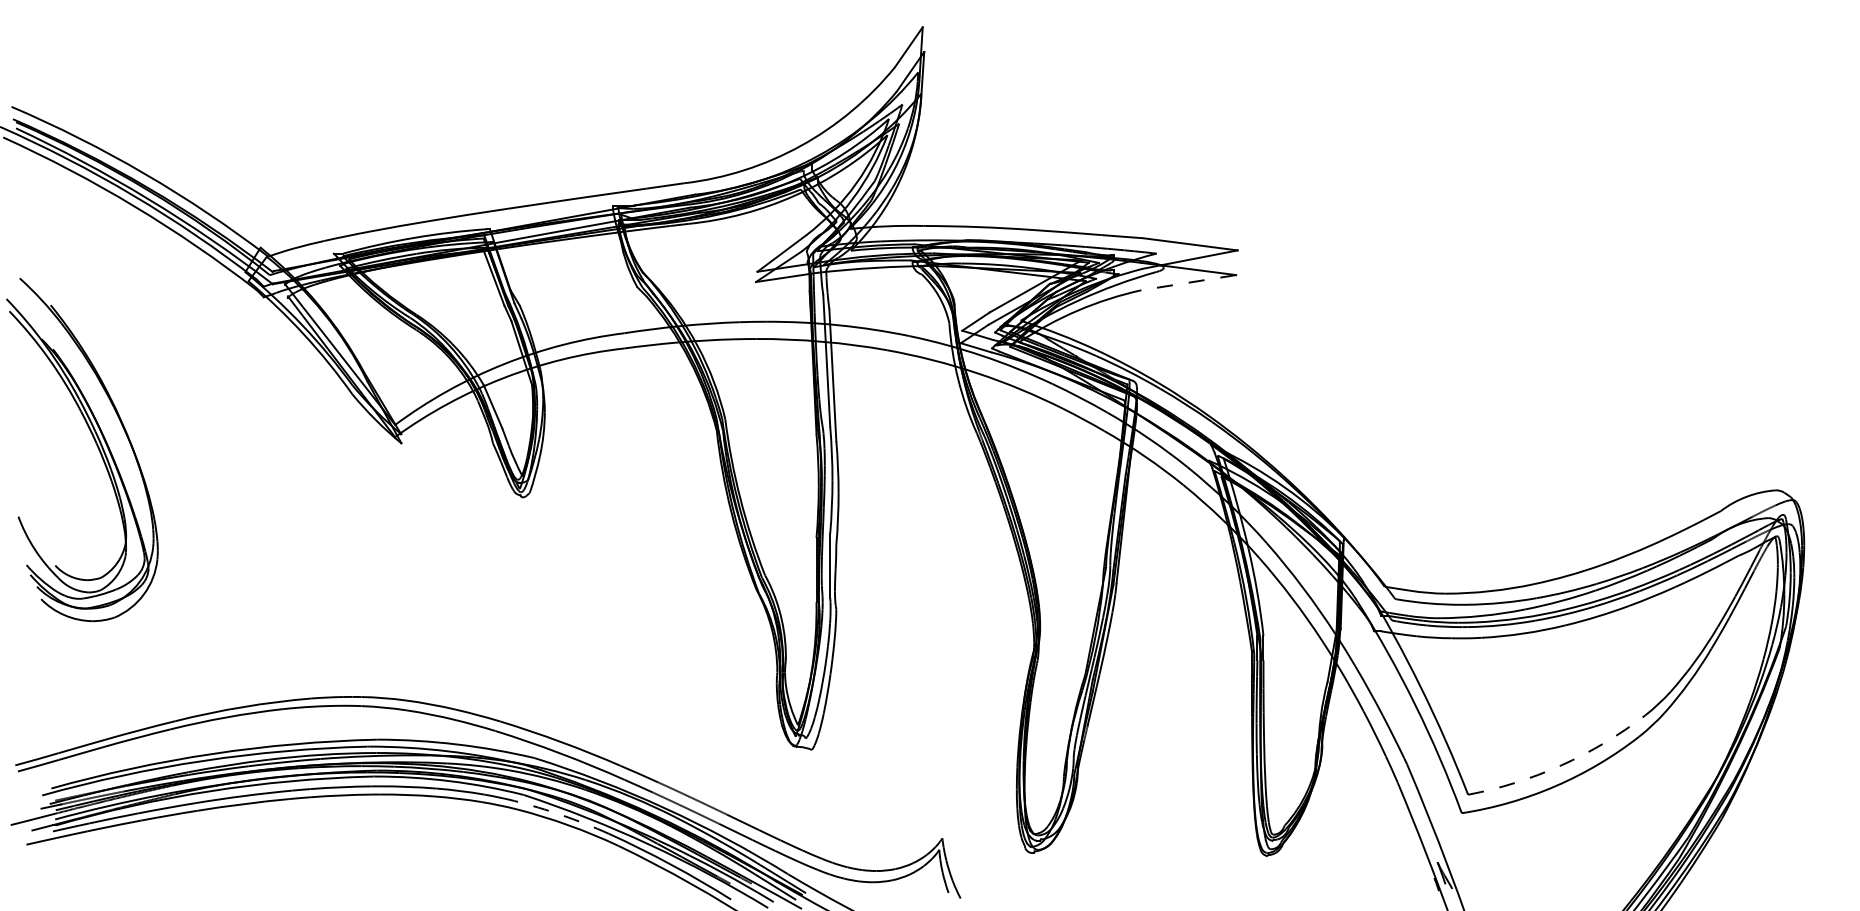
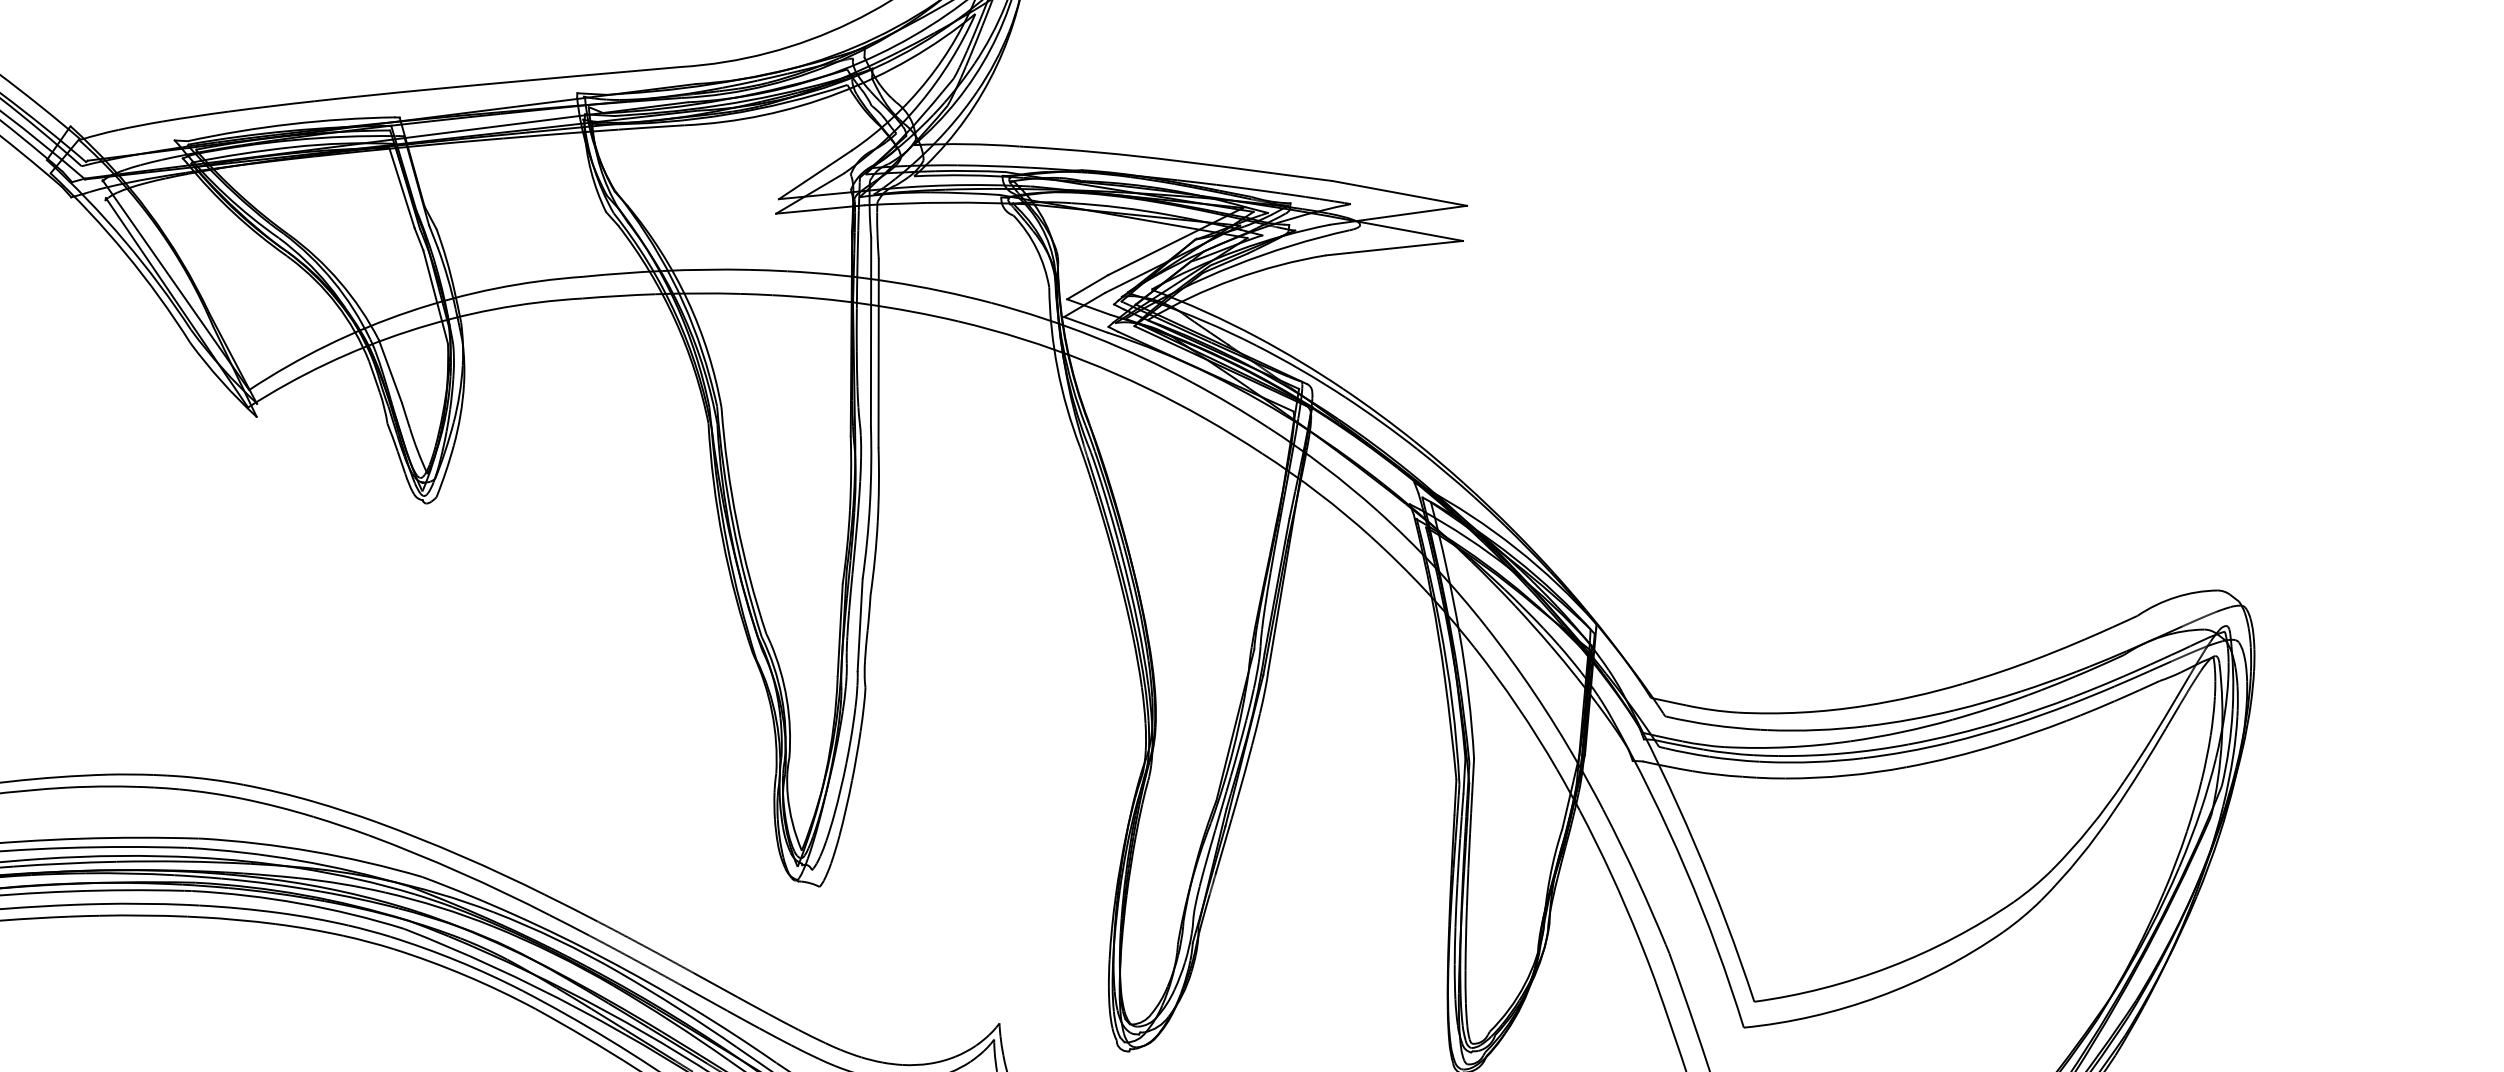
line: (1188, 282) -> (1394, 247), dashed -> solid
arc: (1561, 765) -> (1890, 967), dashed -> solid
arc: (562, 815) -> (458, 961), dashed -> solid

